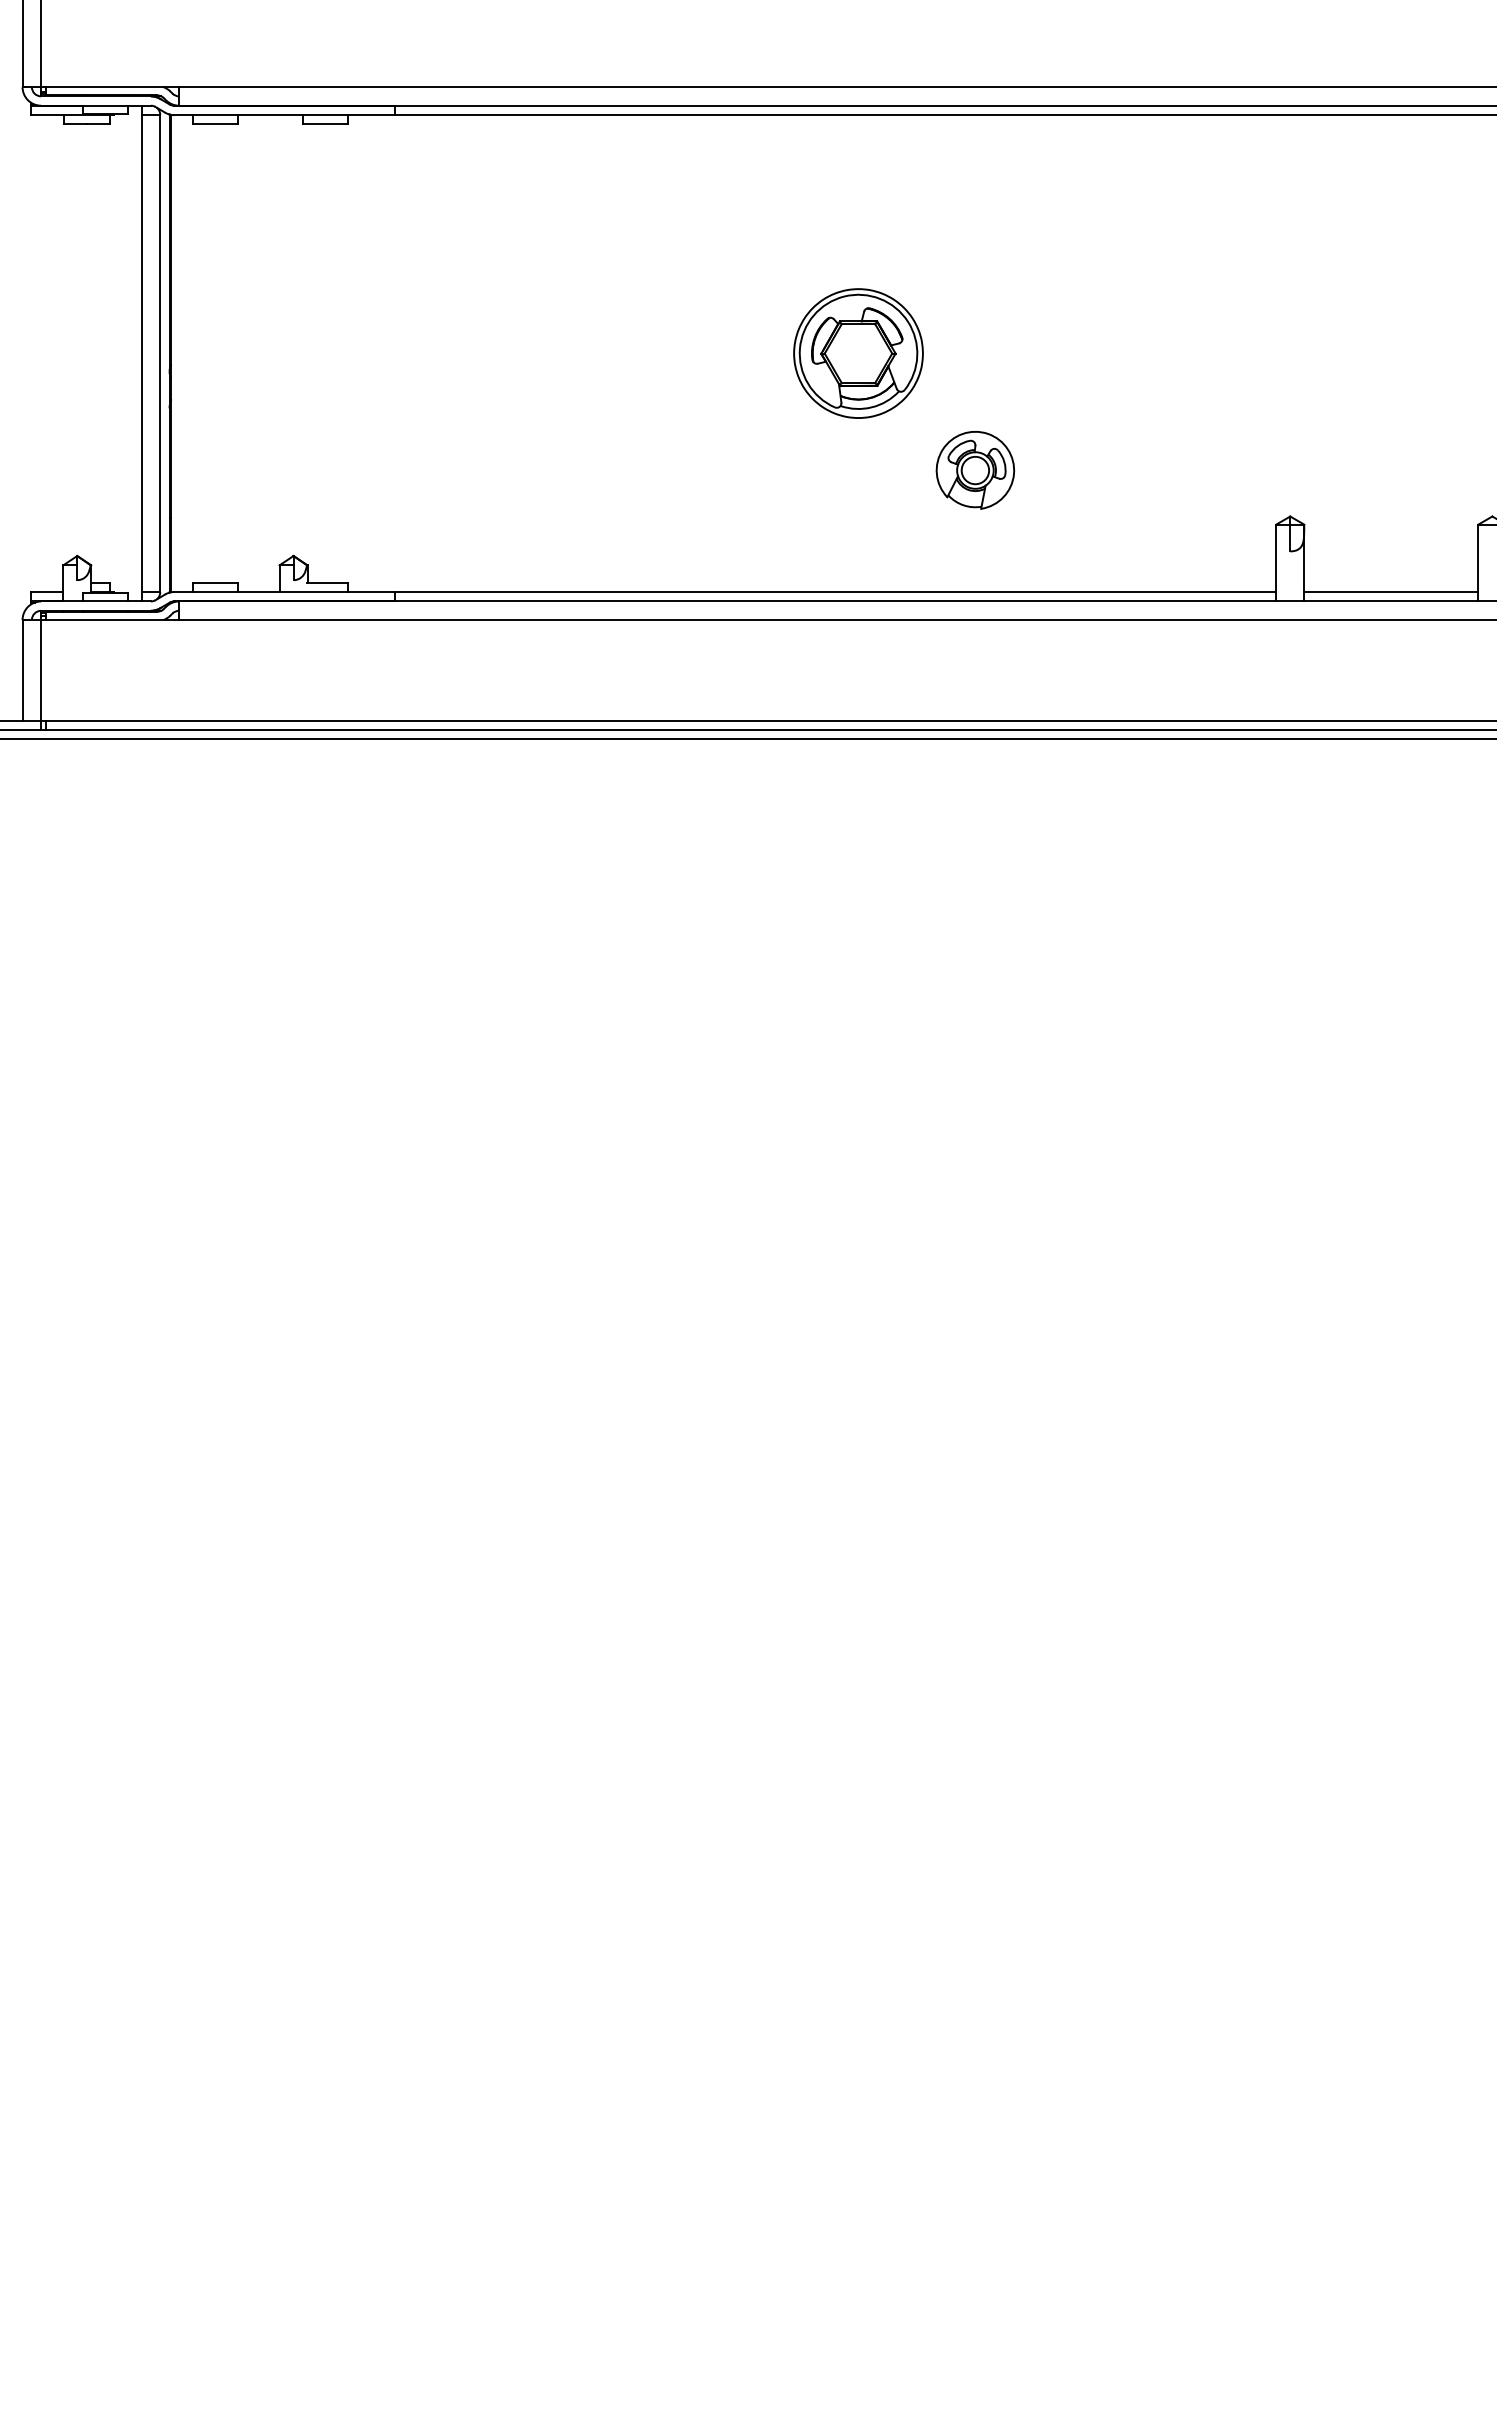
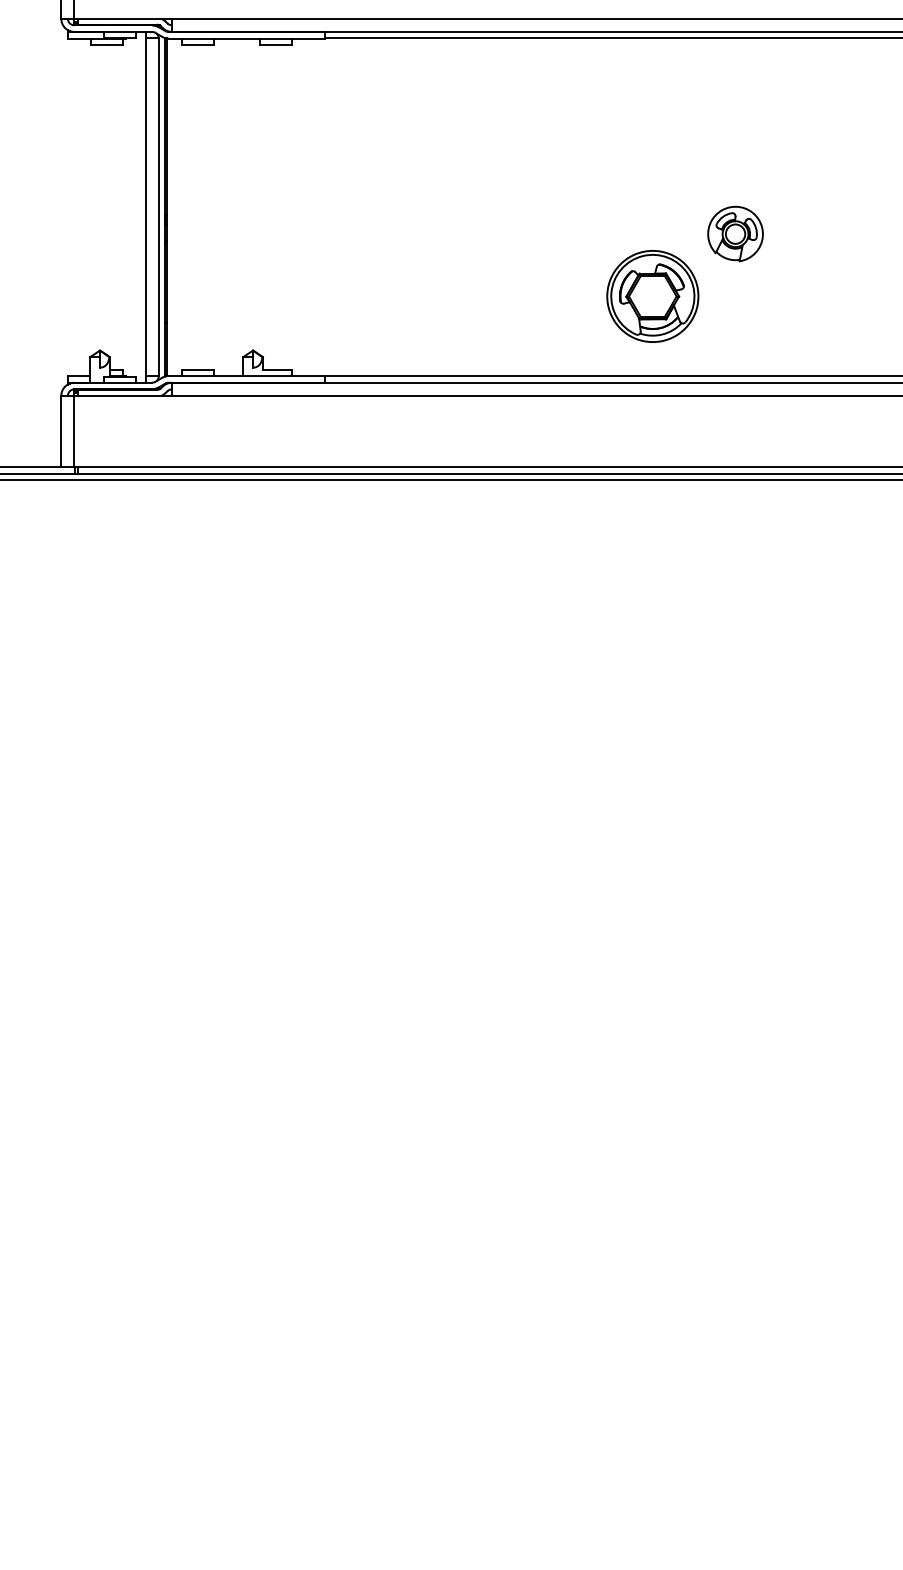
part: (858, 353) -> (652, 296), moved
part: (975, 470) -> (735, 234), moved

